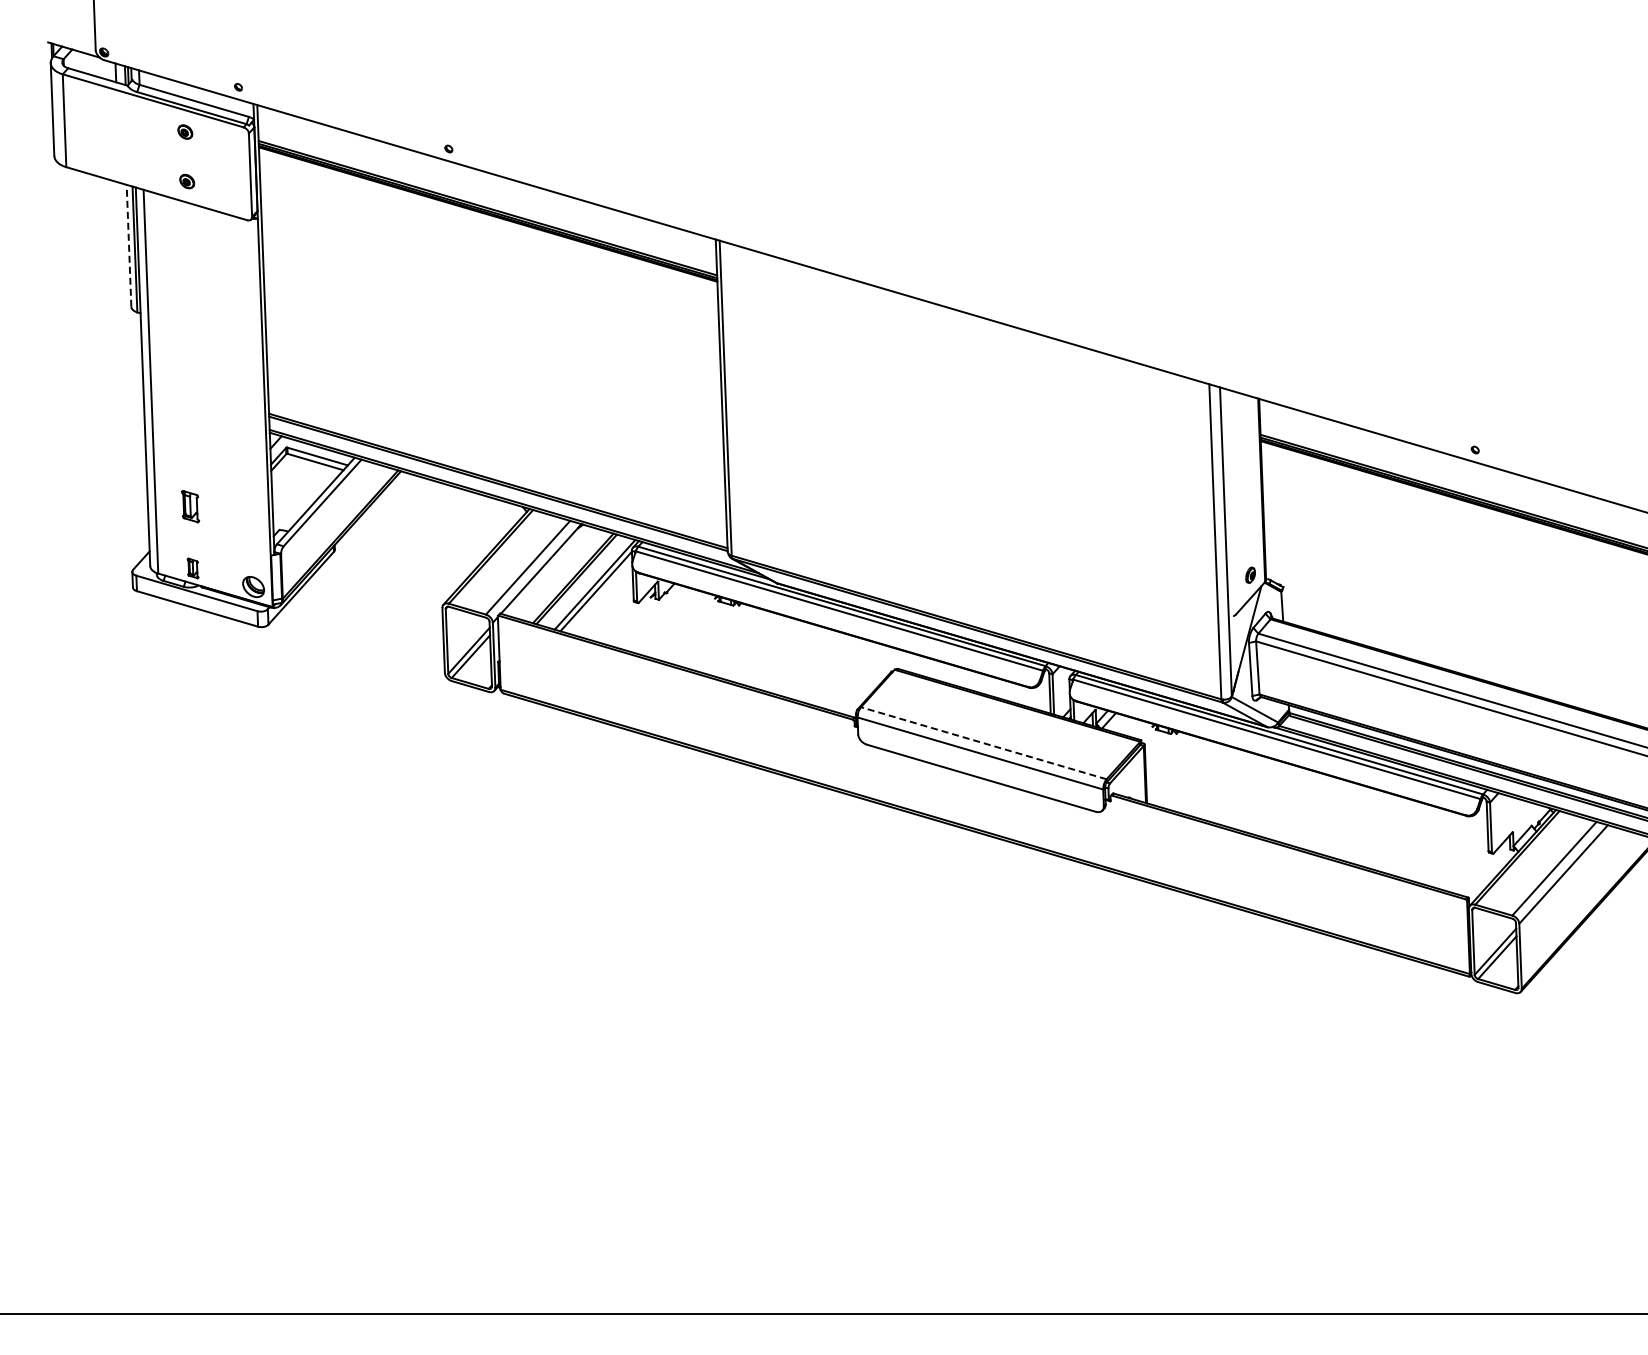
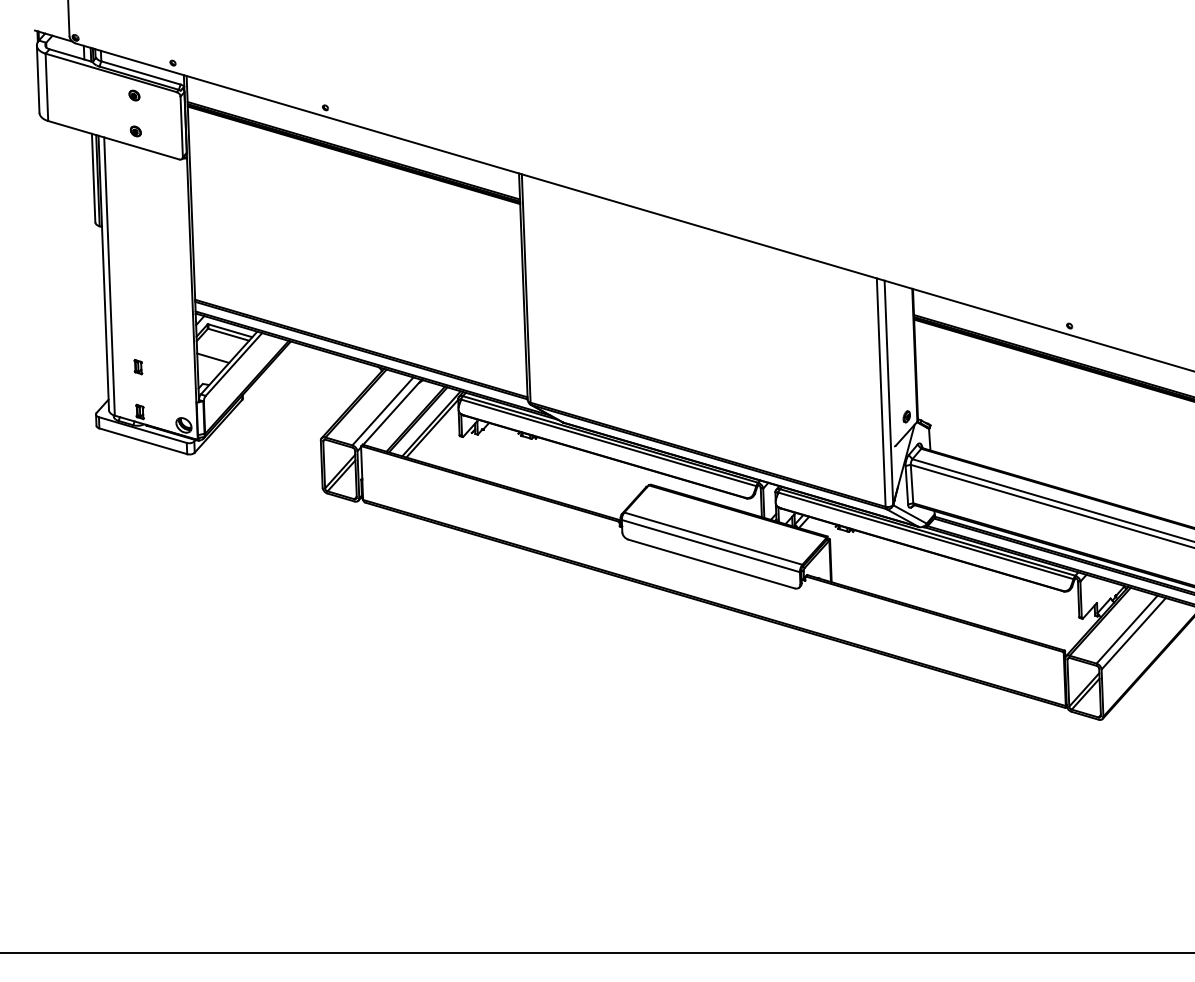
line: (129, 245) -> (93, 177), dashed -> solid
line: (293, 493) -> (212, 357), added
part: (190, 506) -> (138, 367), size x0.62
line: (983, 743) -> (713, 538), dashed -> solid

